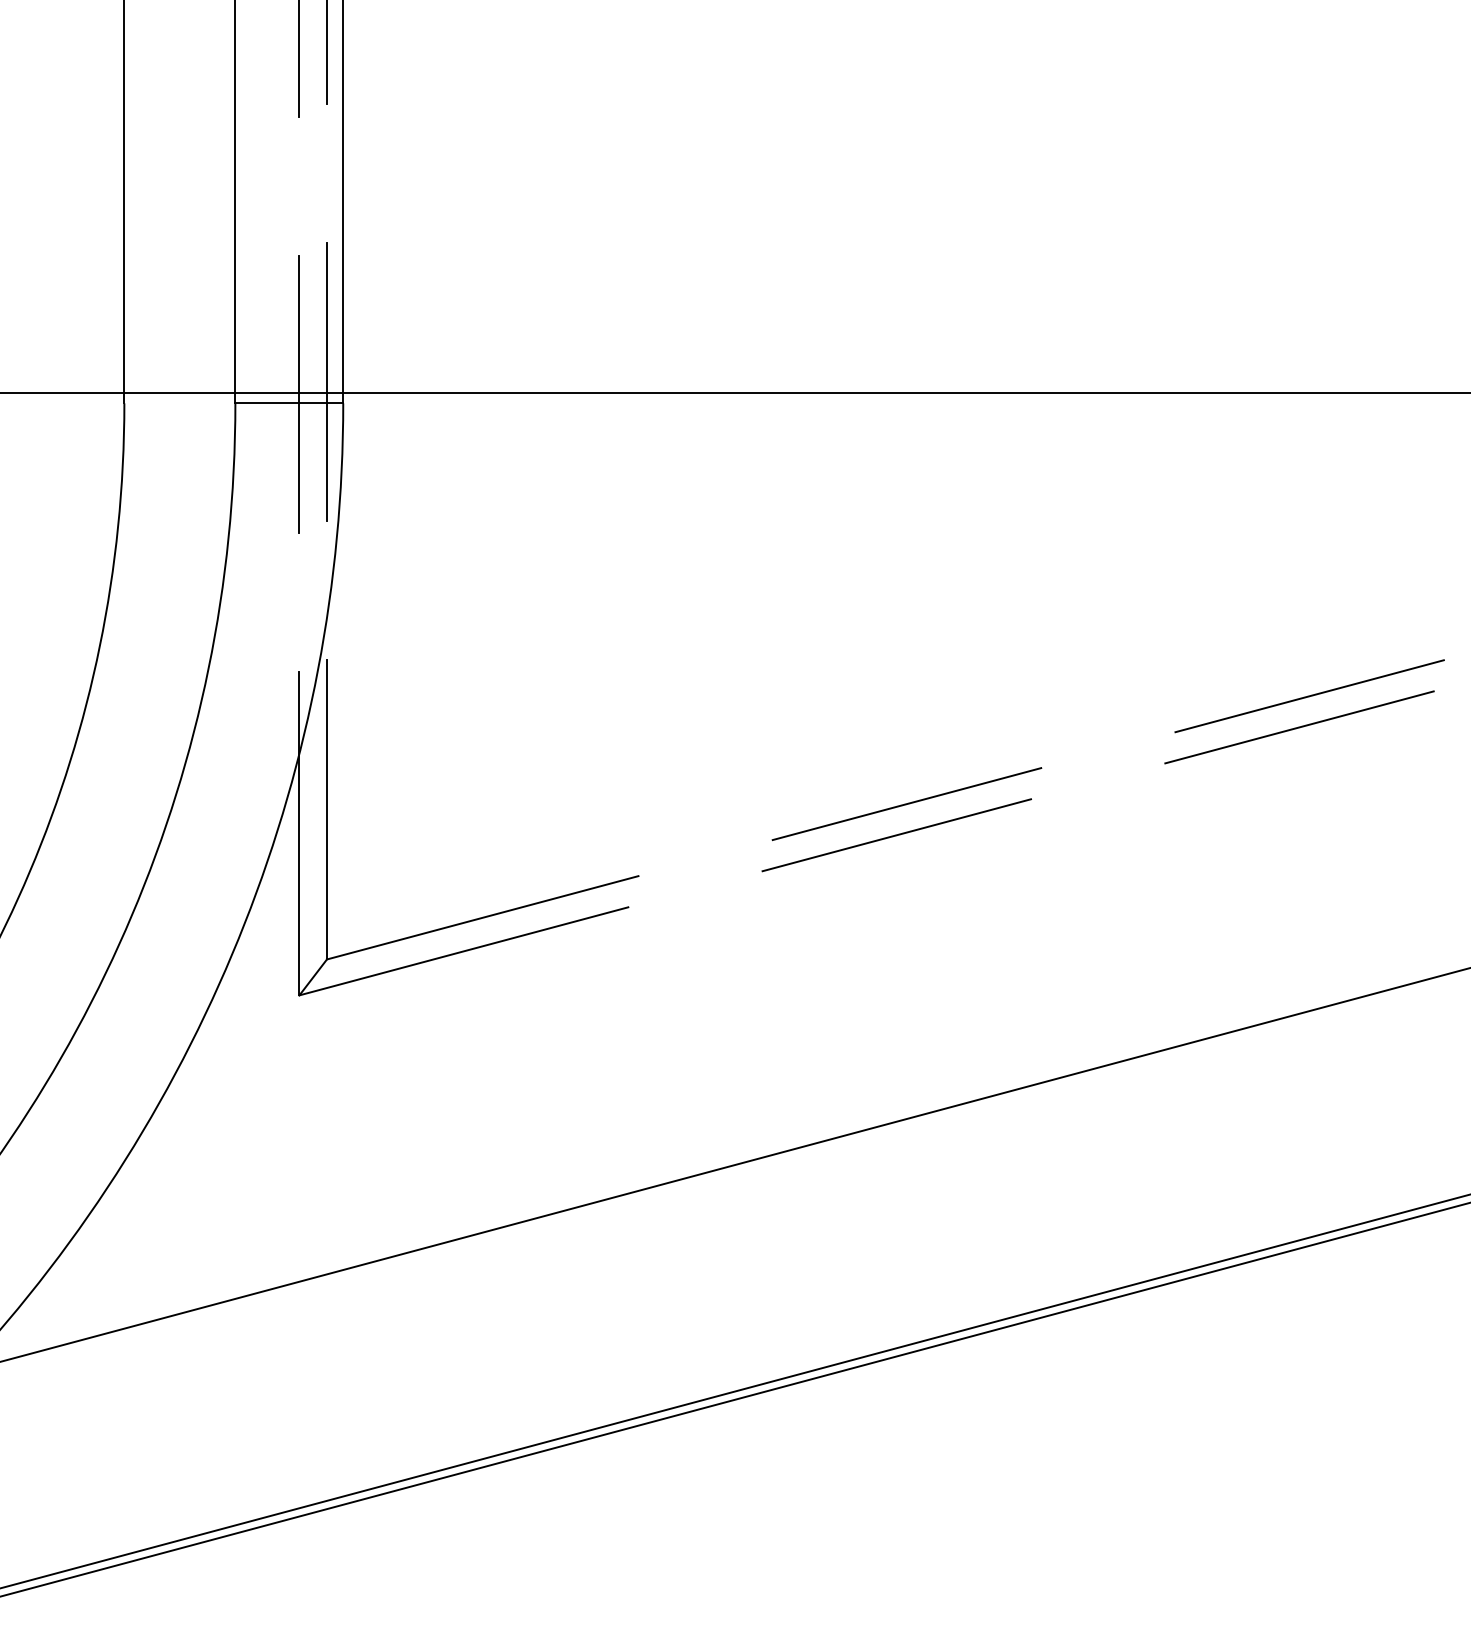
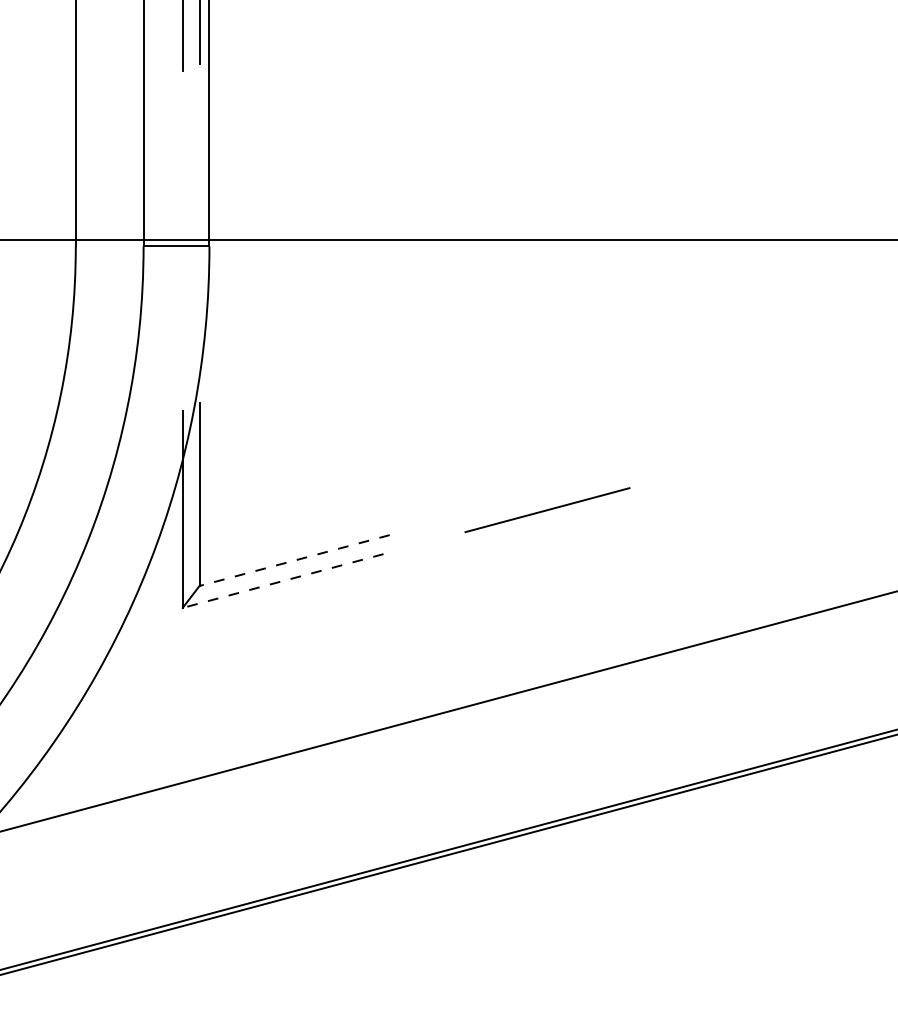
line: (326, 382) -> (199, 233), removed
line: (299, 393) -> (182, 240), removed
line: (1309, 696) -> (799, 425), removed
line: (1299, 727) -> (793, 444), removed
line: (906, 804) -> (553, 491), removed
line: (482, 917) -> (294, 560), solid -> dashed
line: (464, 952) -> (283, 581), solid -> dashed

